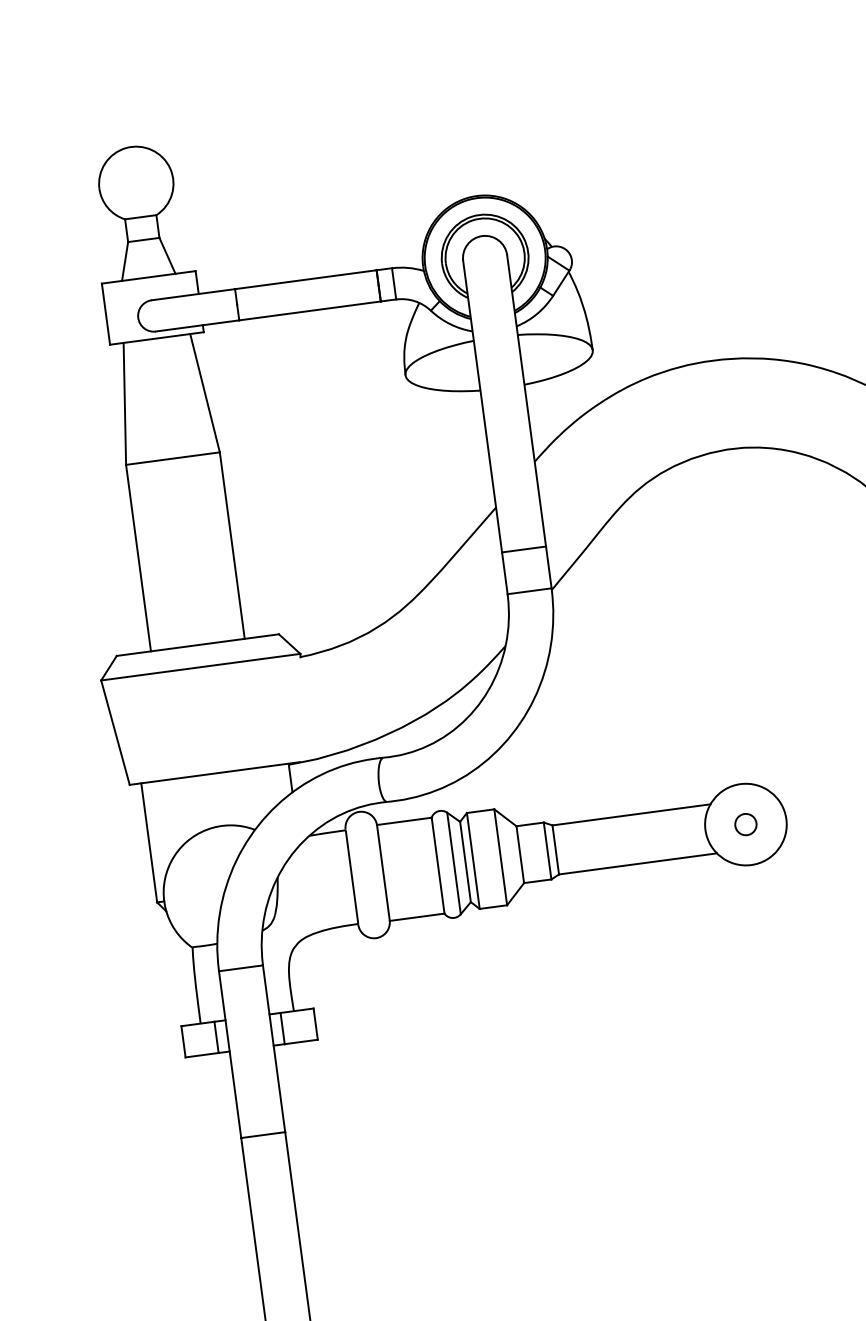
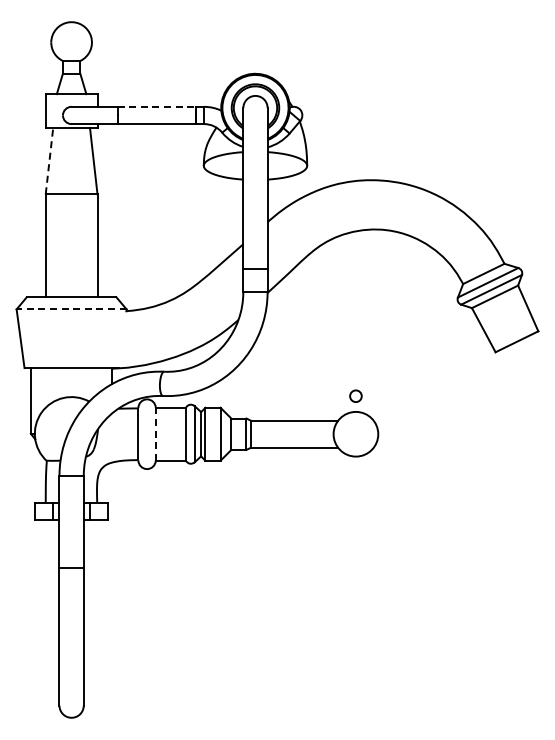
line: (307, 278) -> (157, 106), solid -> dashed
line: (124, 402) -> (49, 160), solid -> dashed
line: (200, 667) -> (71, 309), solid -> dashed
circle: (744, 823) -> (355, 395), moved
line: (382, 871) -> (155, 433), solid -> dashed

